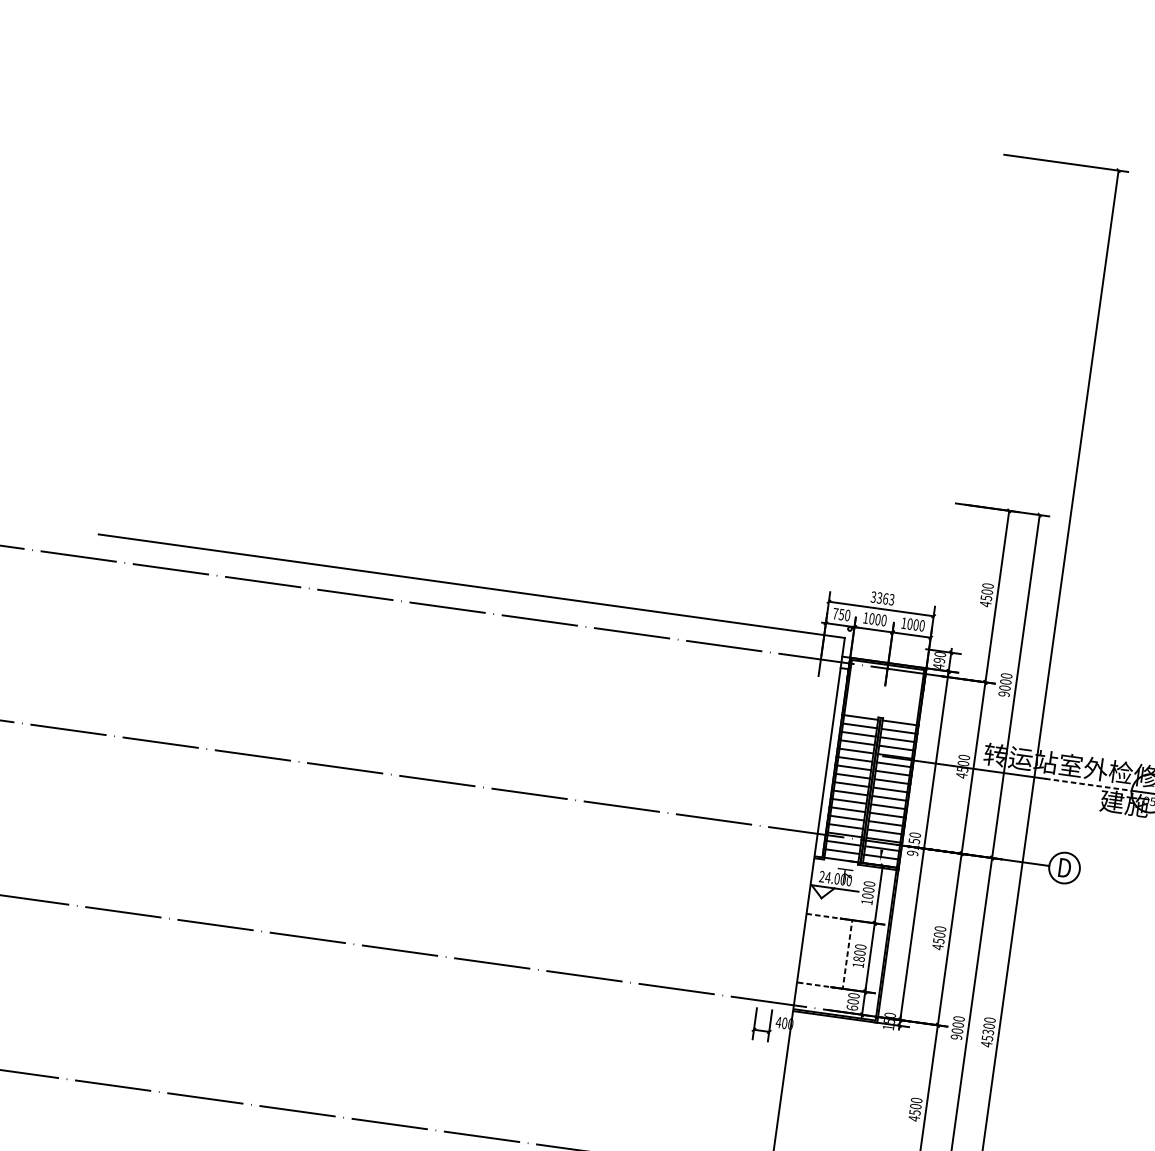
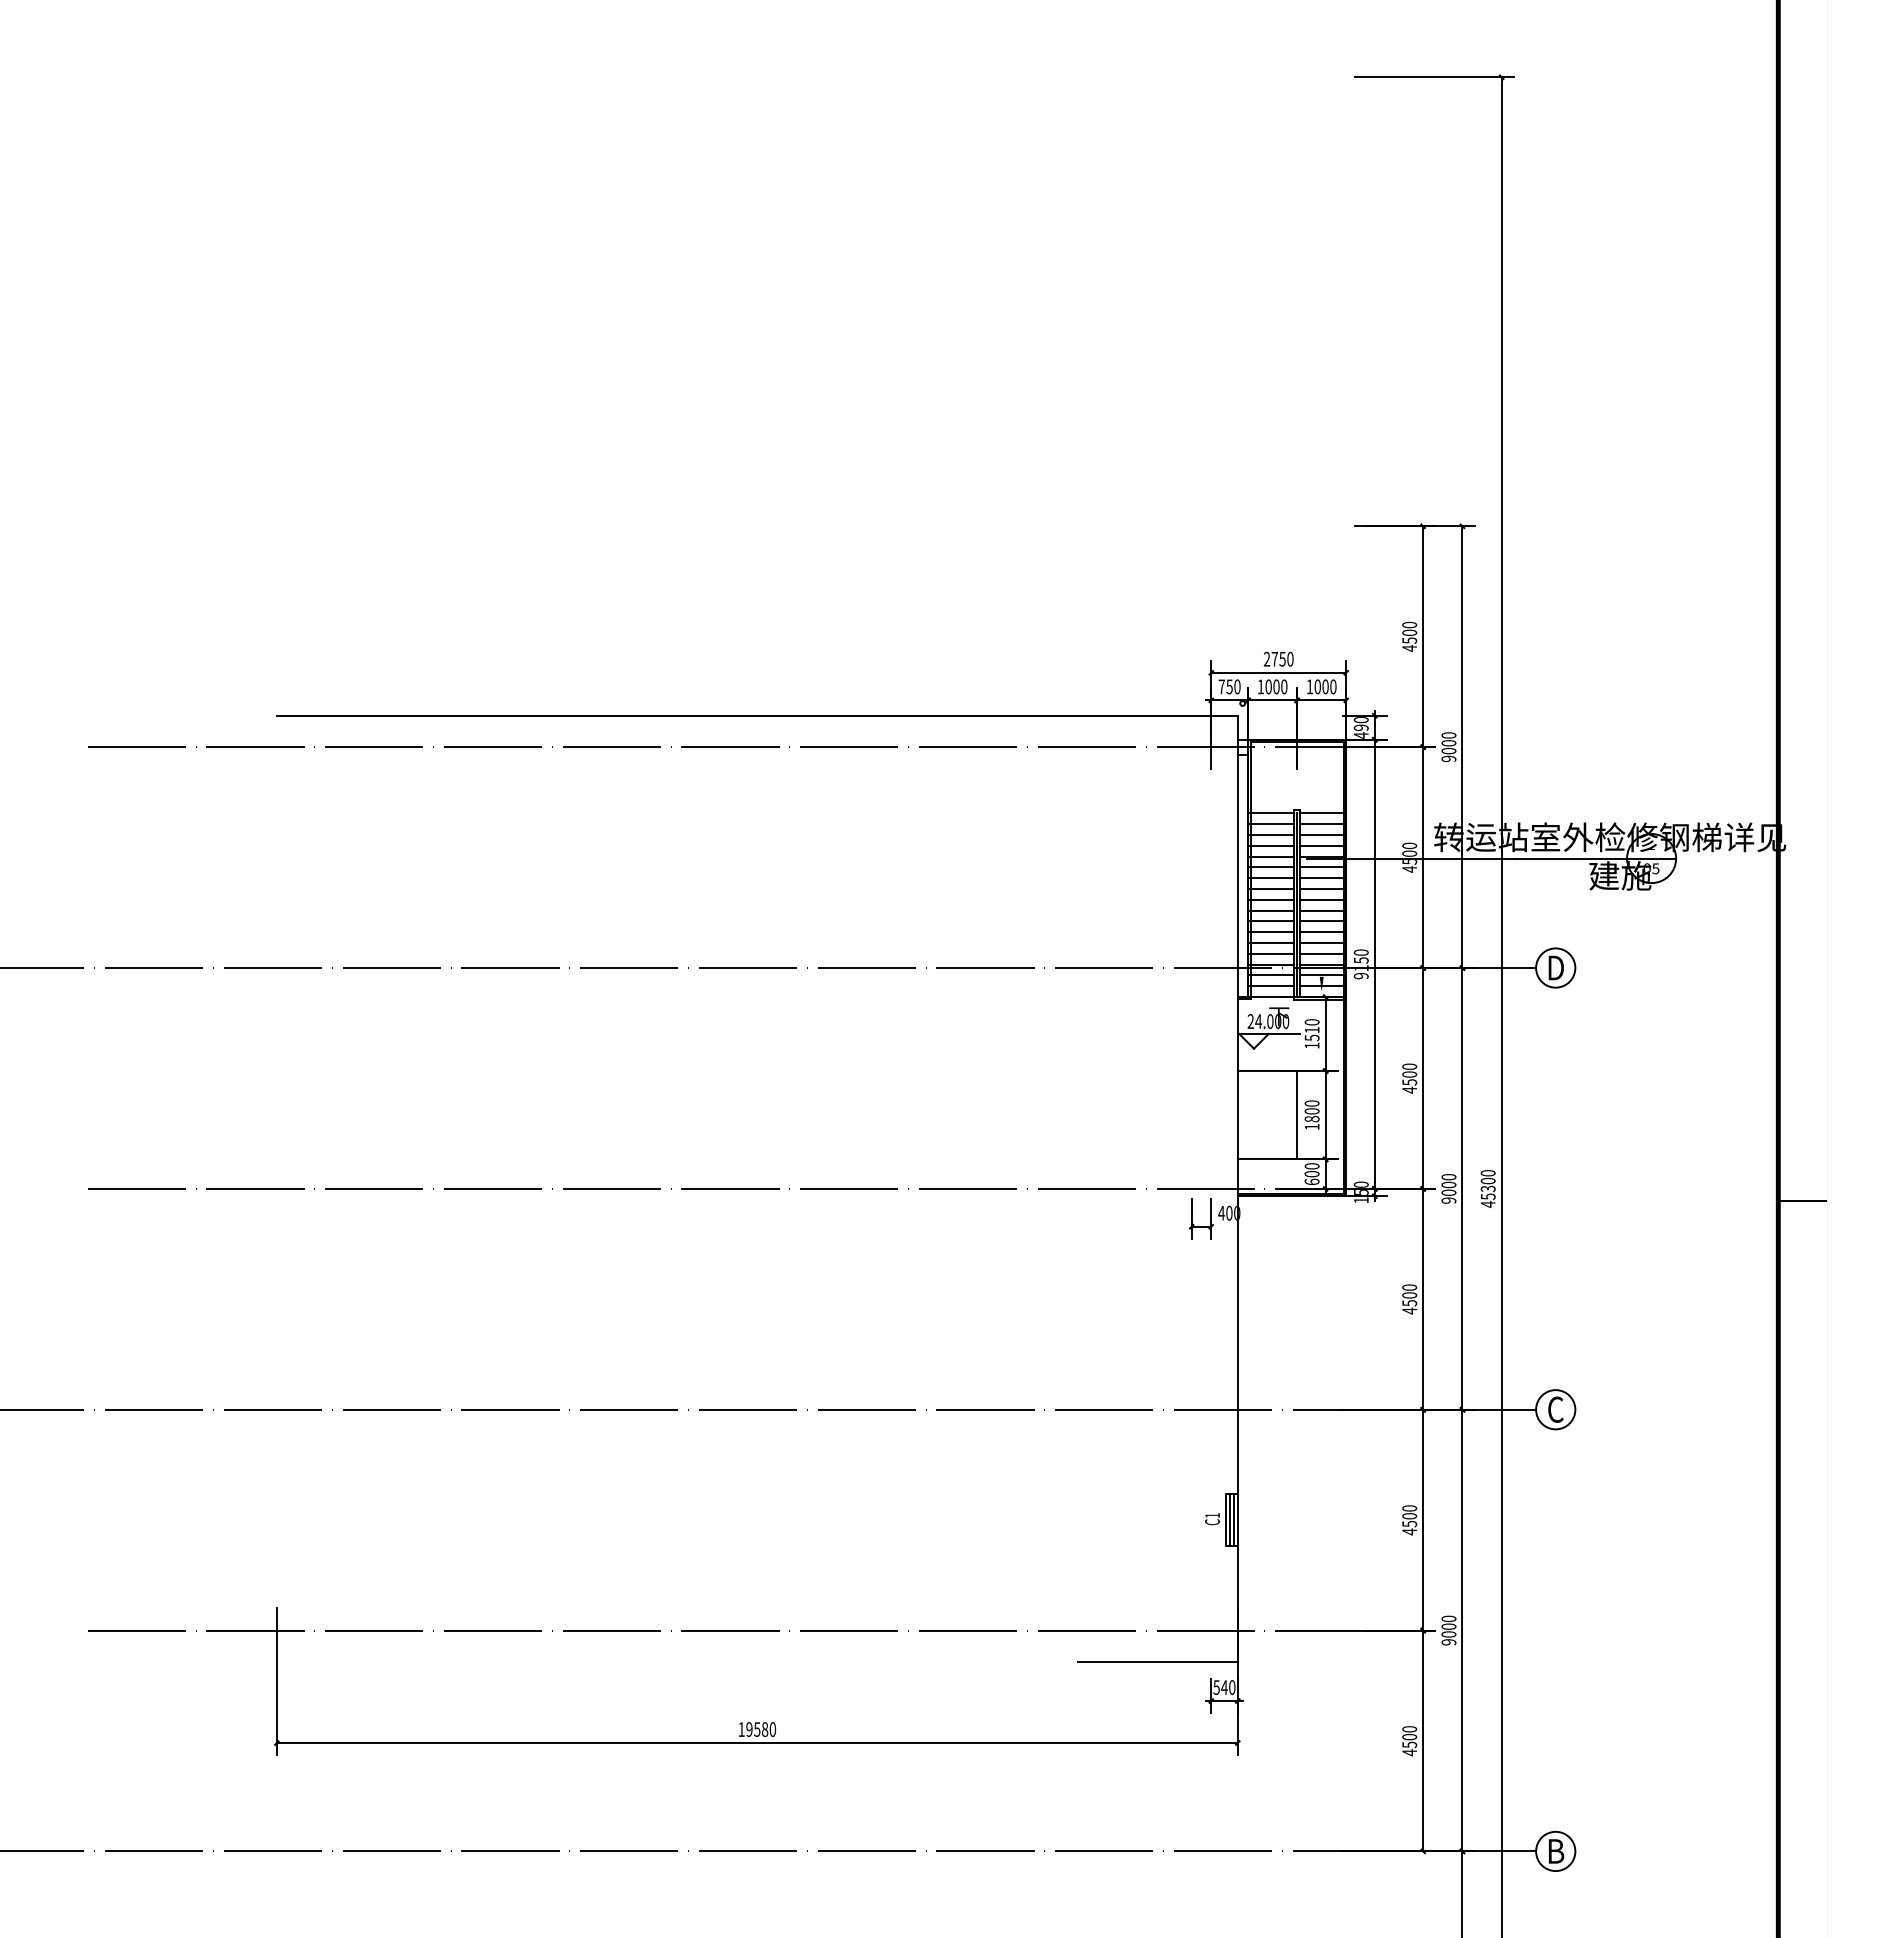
text: (882, 597) -> (1278, 658), 3363 -> 2750
line: (1088, 784) -> (1571, 858), dashed -> solid
text: (867, 893) -> (1311, 1034), 1000 -> 1510
line: (847, 954) -> (1296, 1115), dashed -> solid

